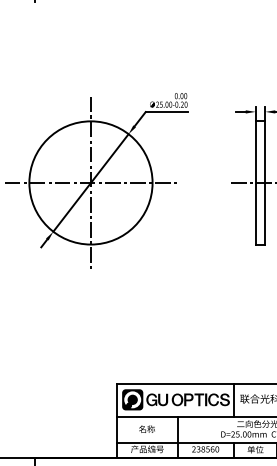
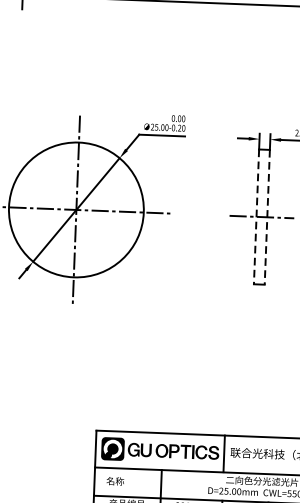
line: (255, 182) -> (256, 216), solid -> dashed
line: (265, 182) -> (267, 216), solid -> dashed
text: (146, 428) -> (114, 480), moved

